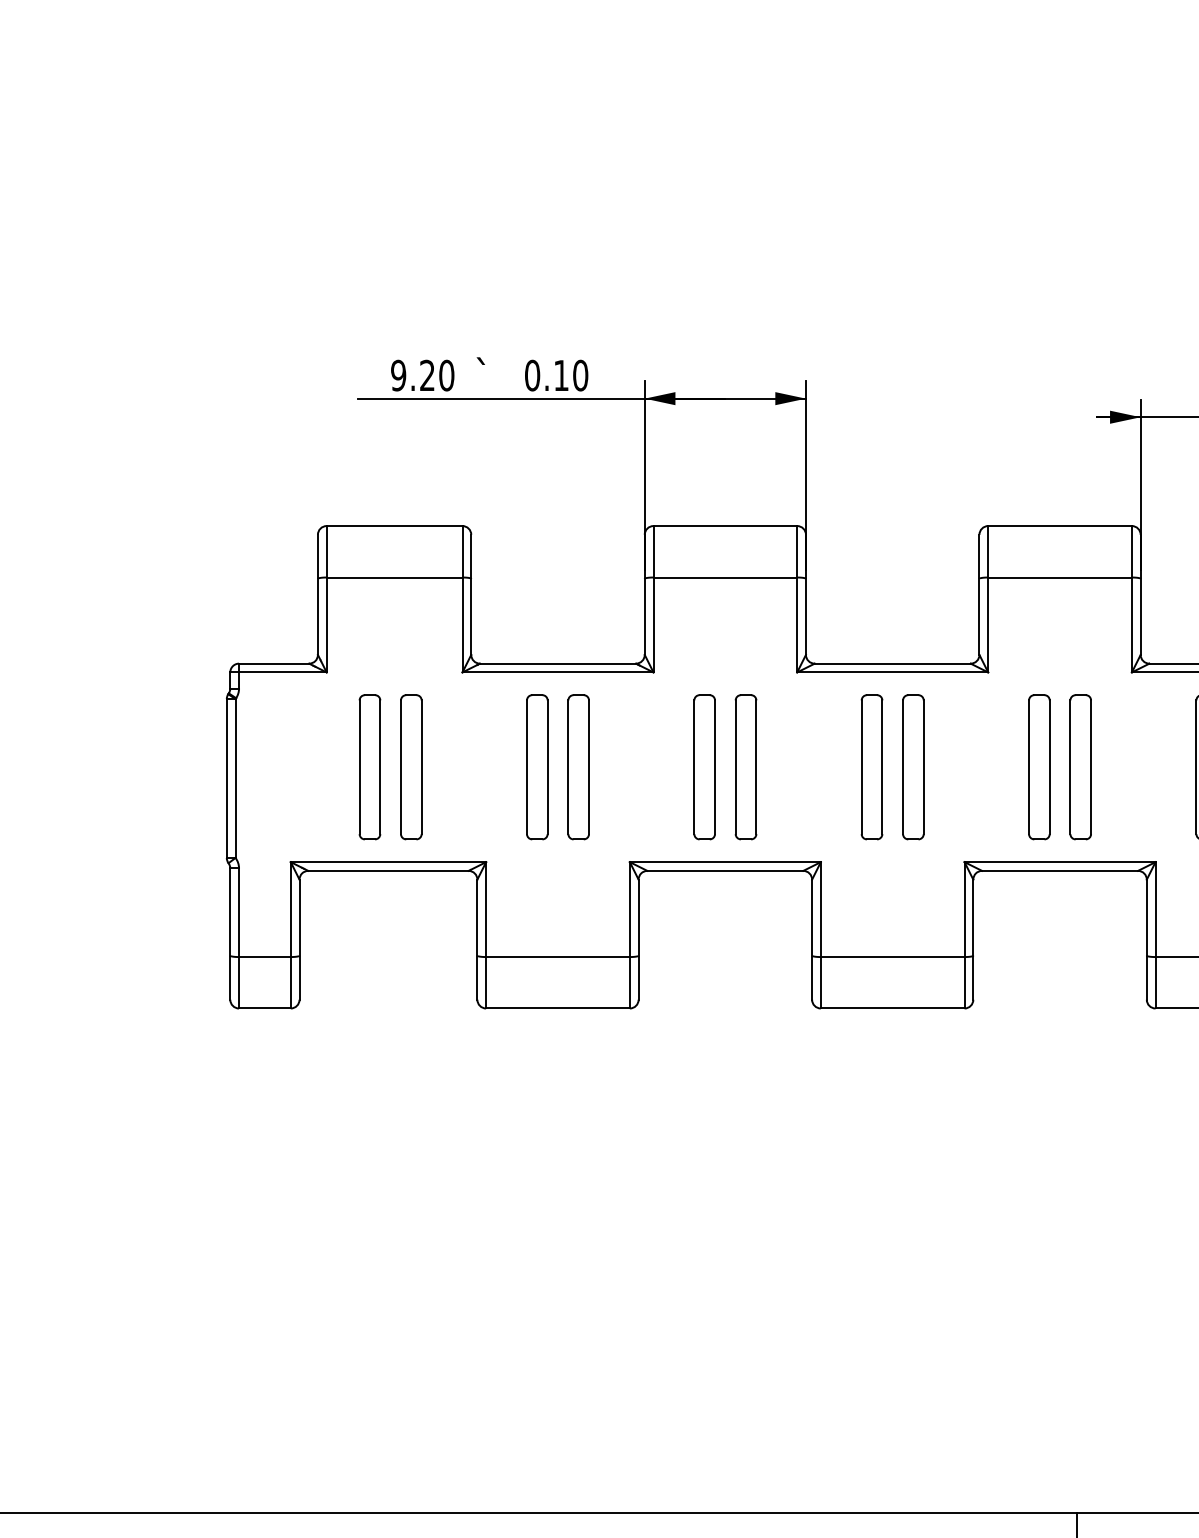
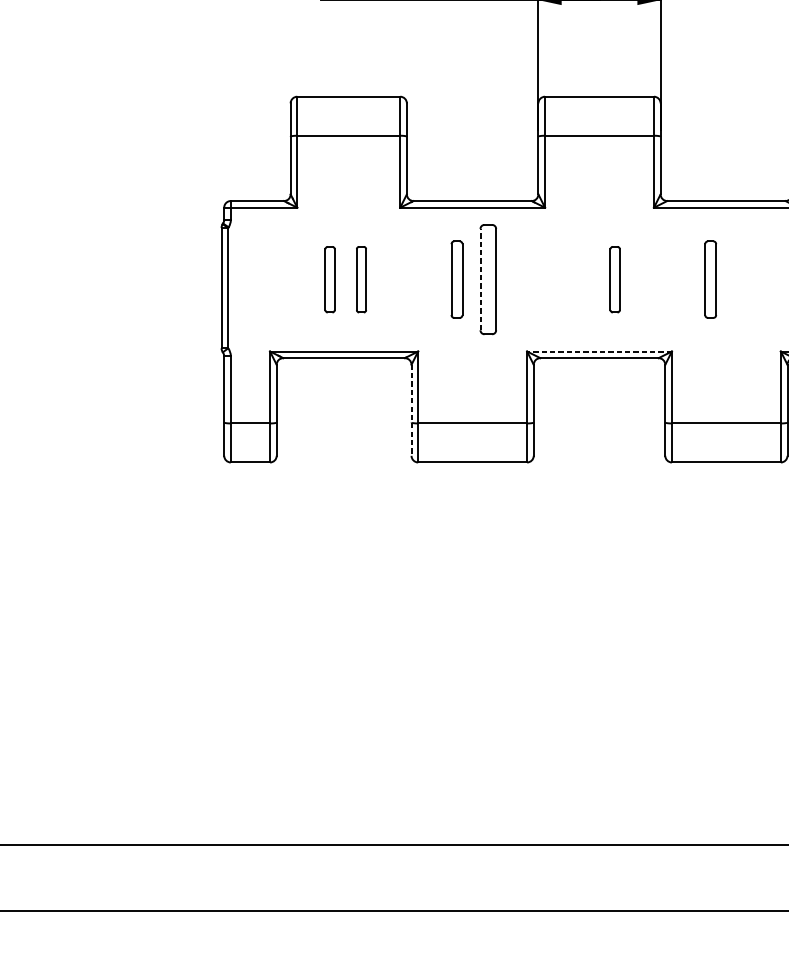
part: (369, 767) -> (329, 279), size x0.6
part: (411, 767) -> (361, 279), size x0.6
part: (537, 767) -> (457, 279), size x0.7
line: (568, 767) -> (480, 279), solid -> dashed
part: (704, 767) -> (583, 279), removed
part: (745, 767) -> (614, 279), size x0.6
part: (871, 767) -> (710, 279), size x0.7
part: (913, 767) -> (742, 279), removed
line: (725, 862) -> (599, 351), solid -> dashed
line: (477, 940) -> (411, 410), solid -> dashed

